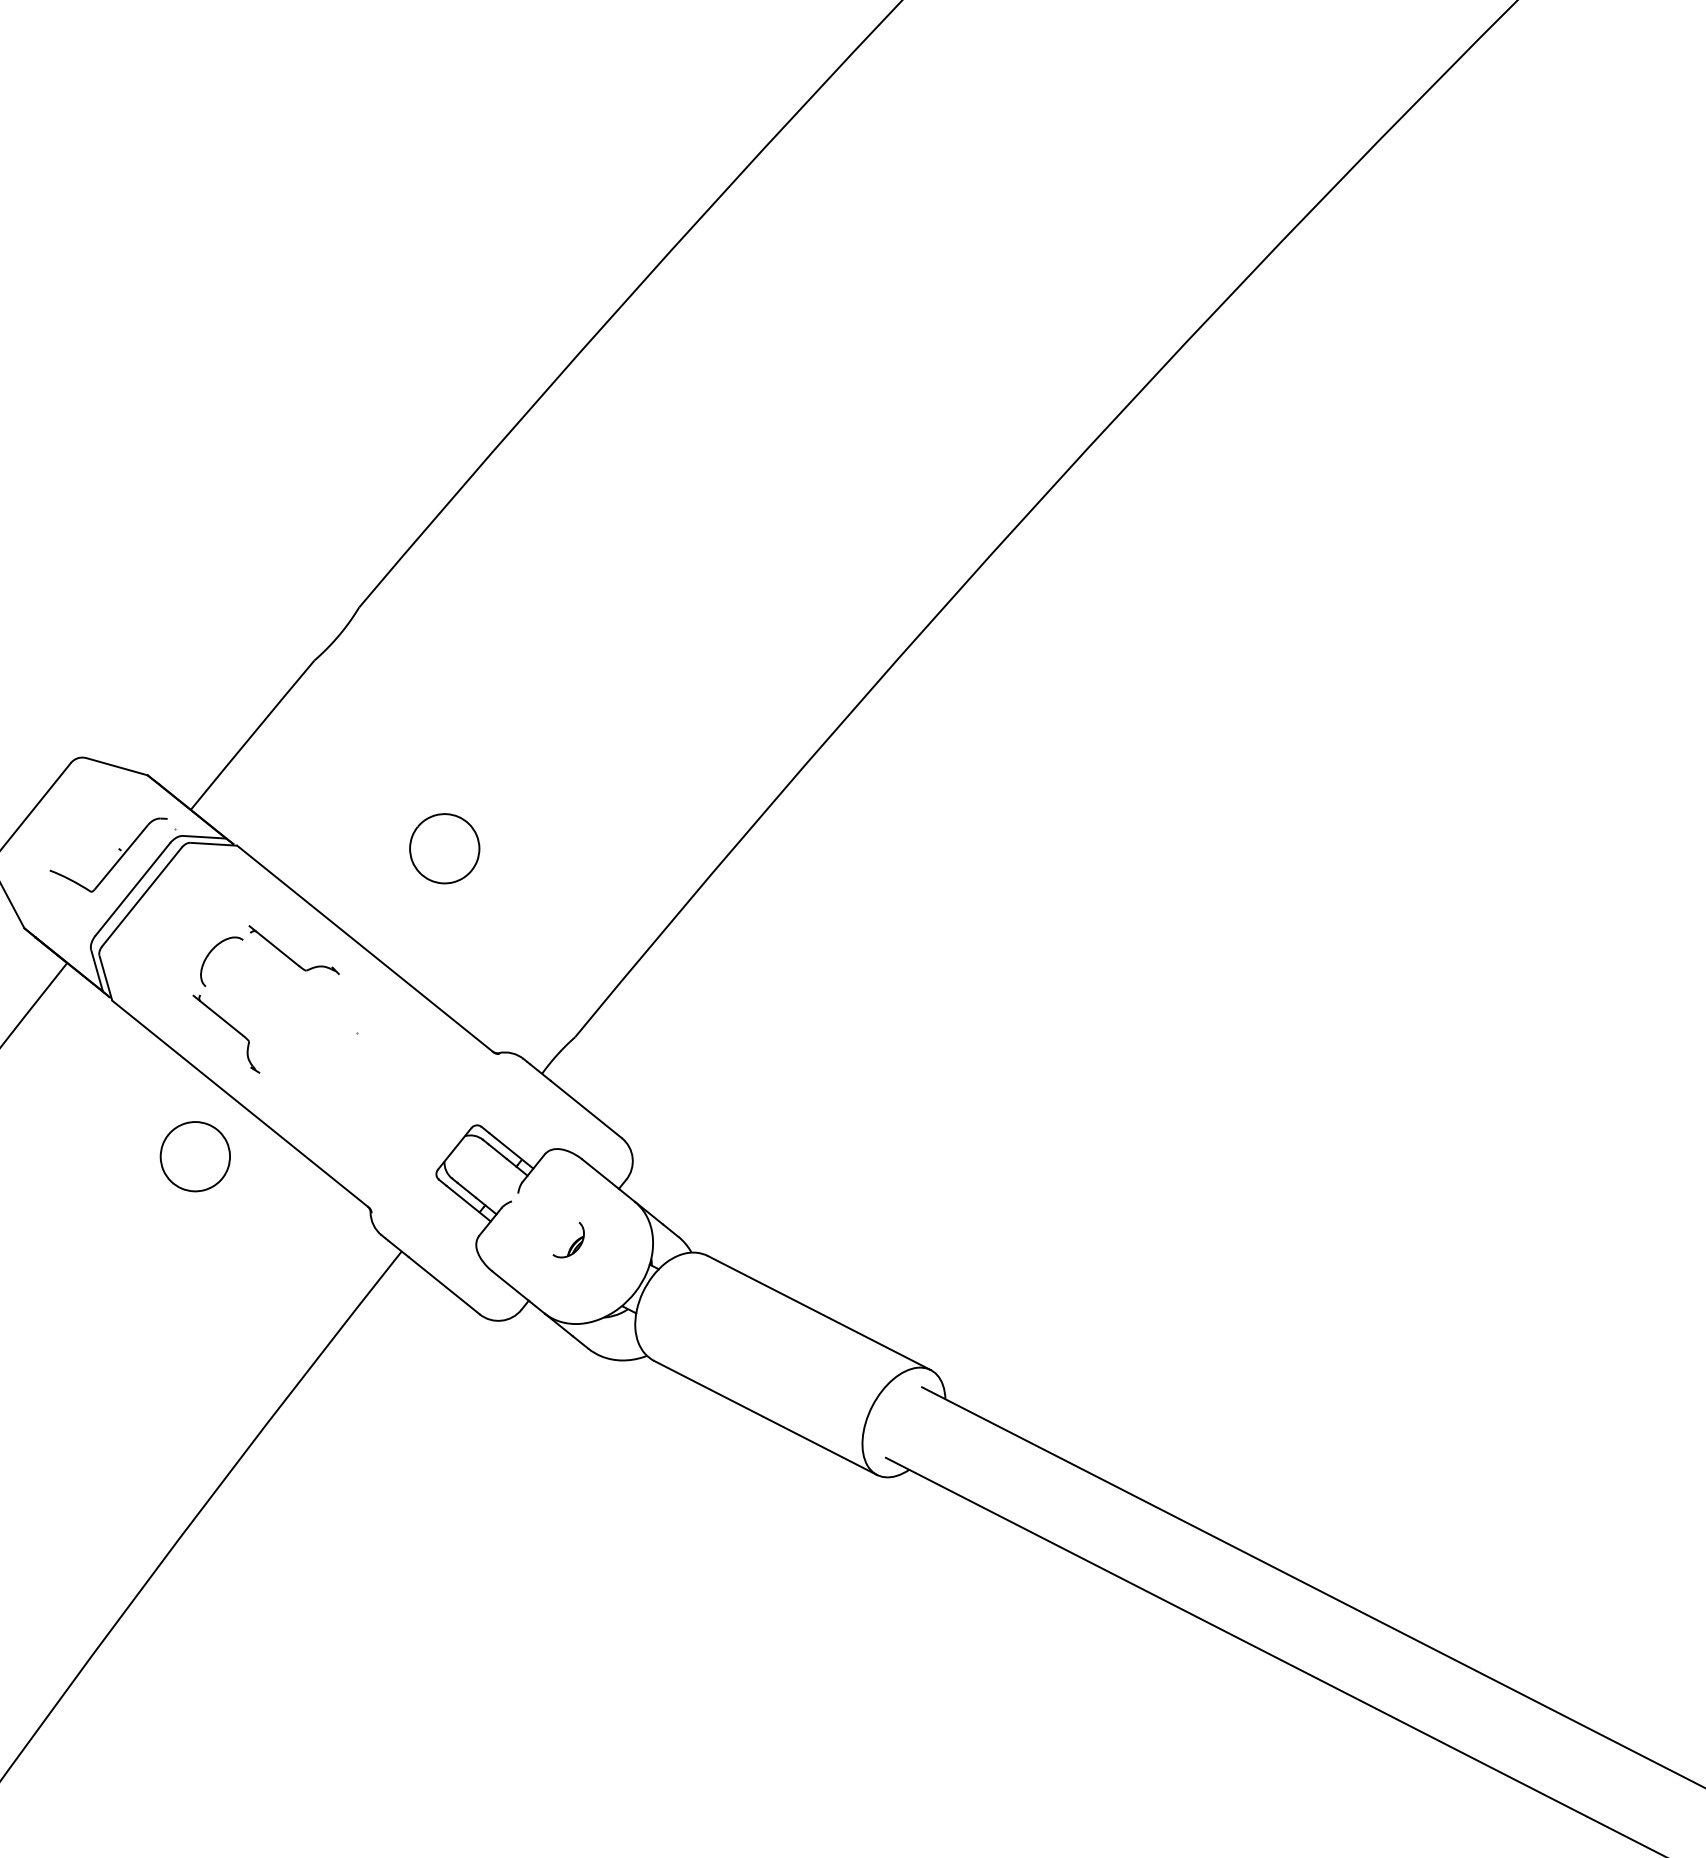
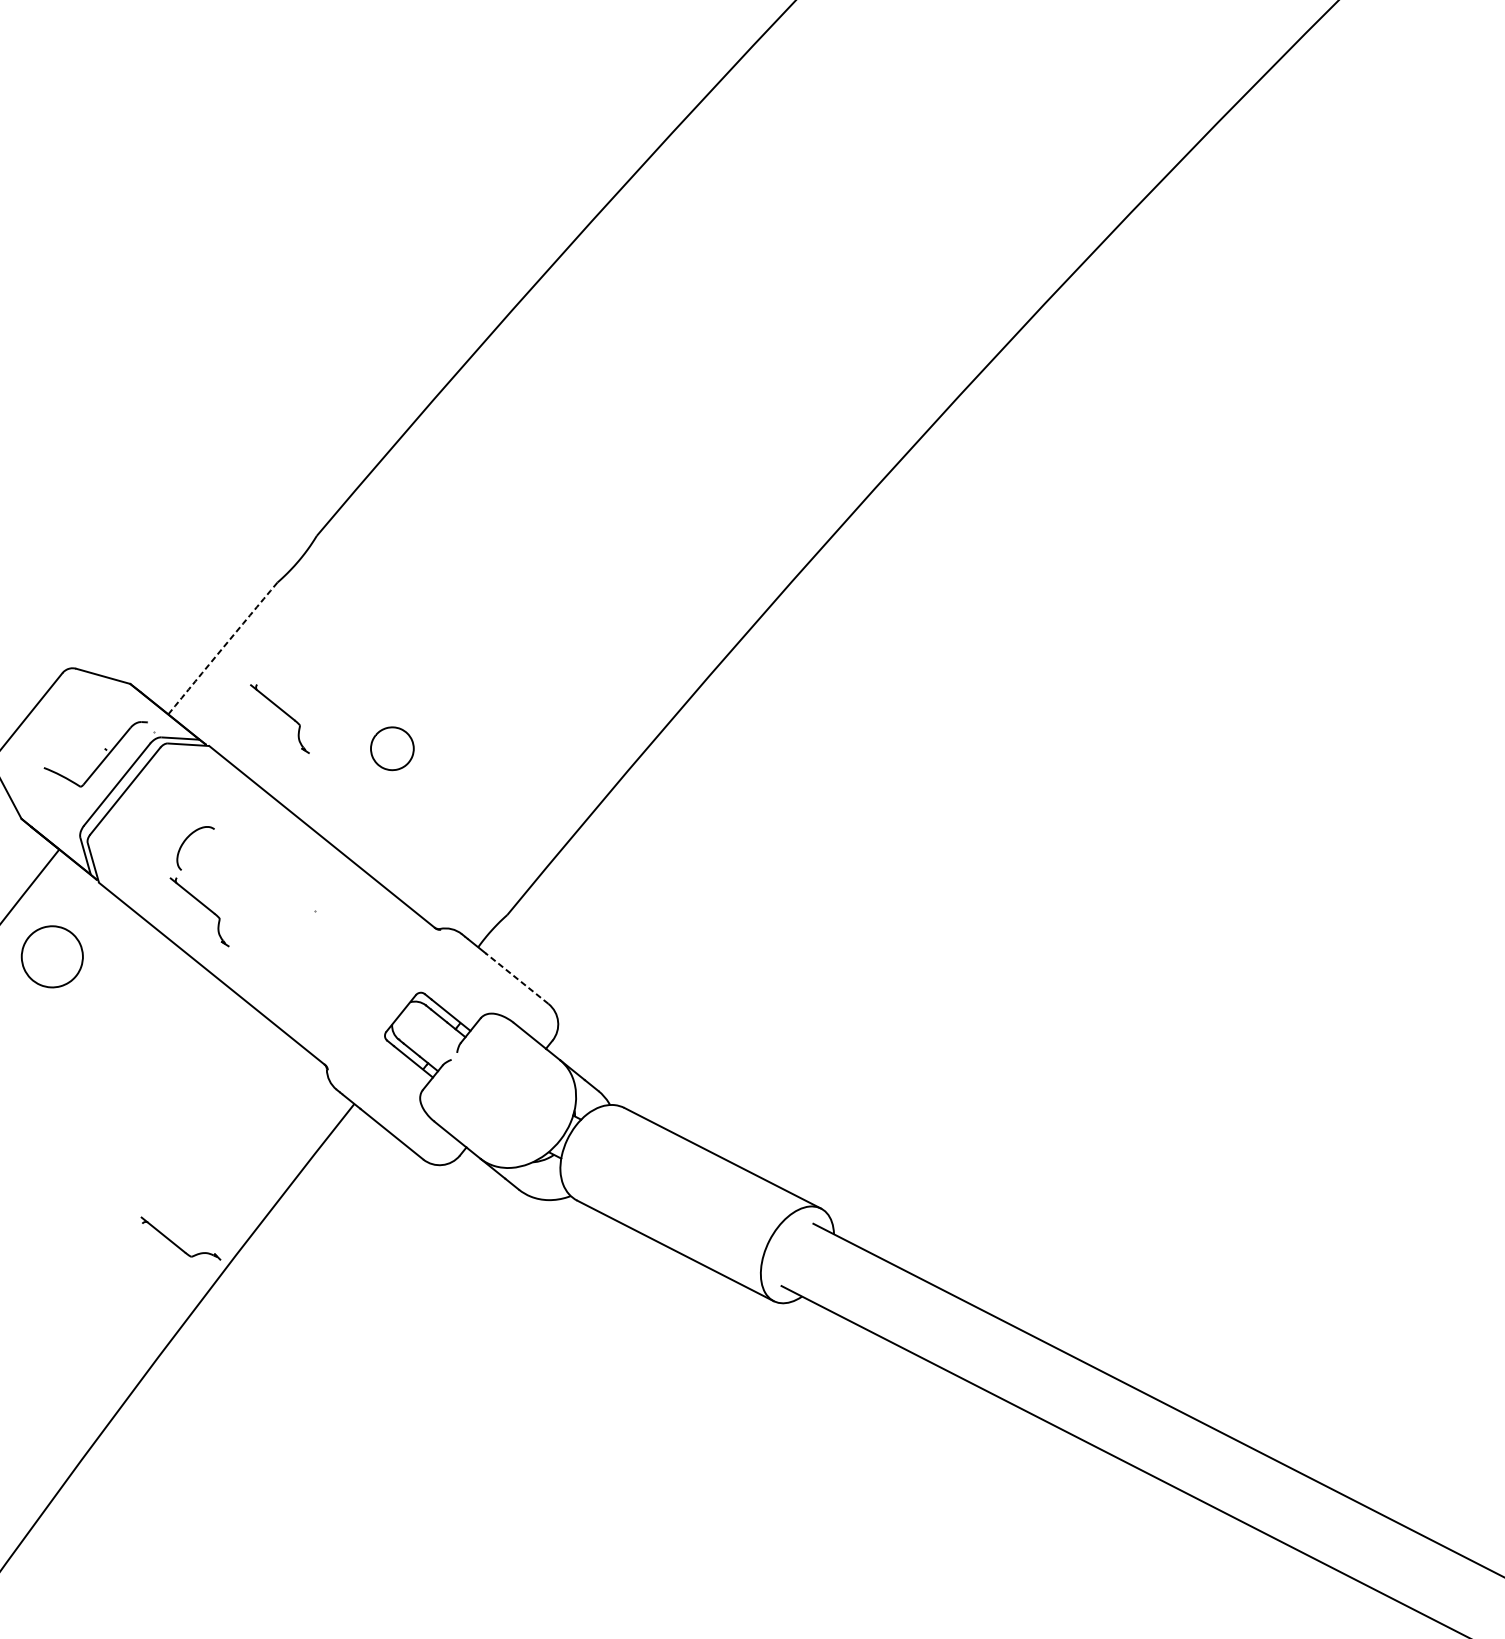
arc: (252, 734) -> (222, 647), solid -> dashed
part: (322, 808) -> (284, 713), added
part: (444, 848) -> (392, 748), size x0.7
part: (287, 955) -> (175, 1243), moved
line: (586, 1109) -> (517, 978), solid -> dashed
part: (194, 1156) -> (51, 956), moved
part: (568, 1240) -> (501, 1094), removed

